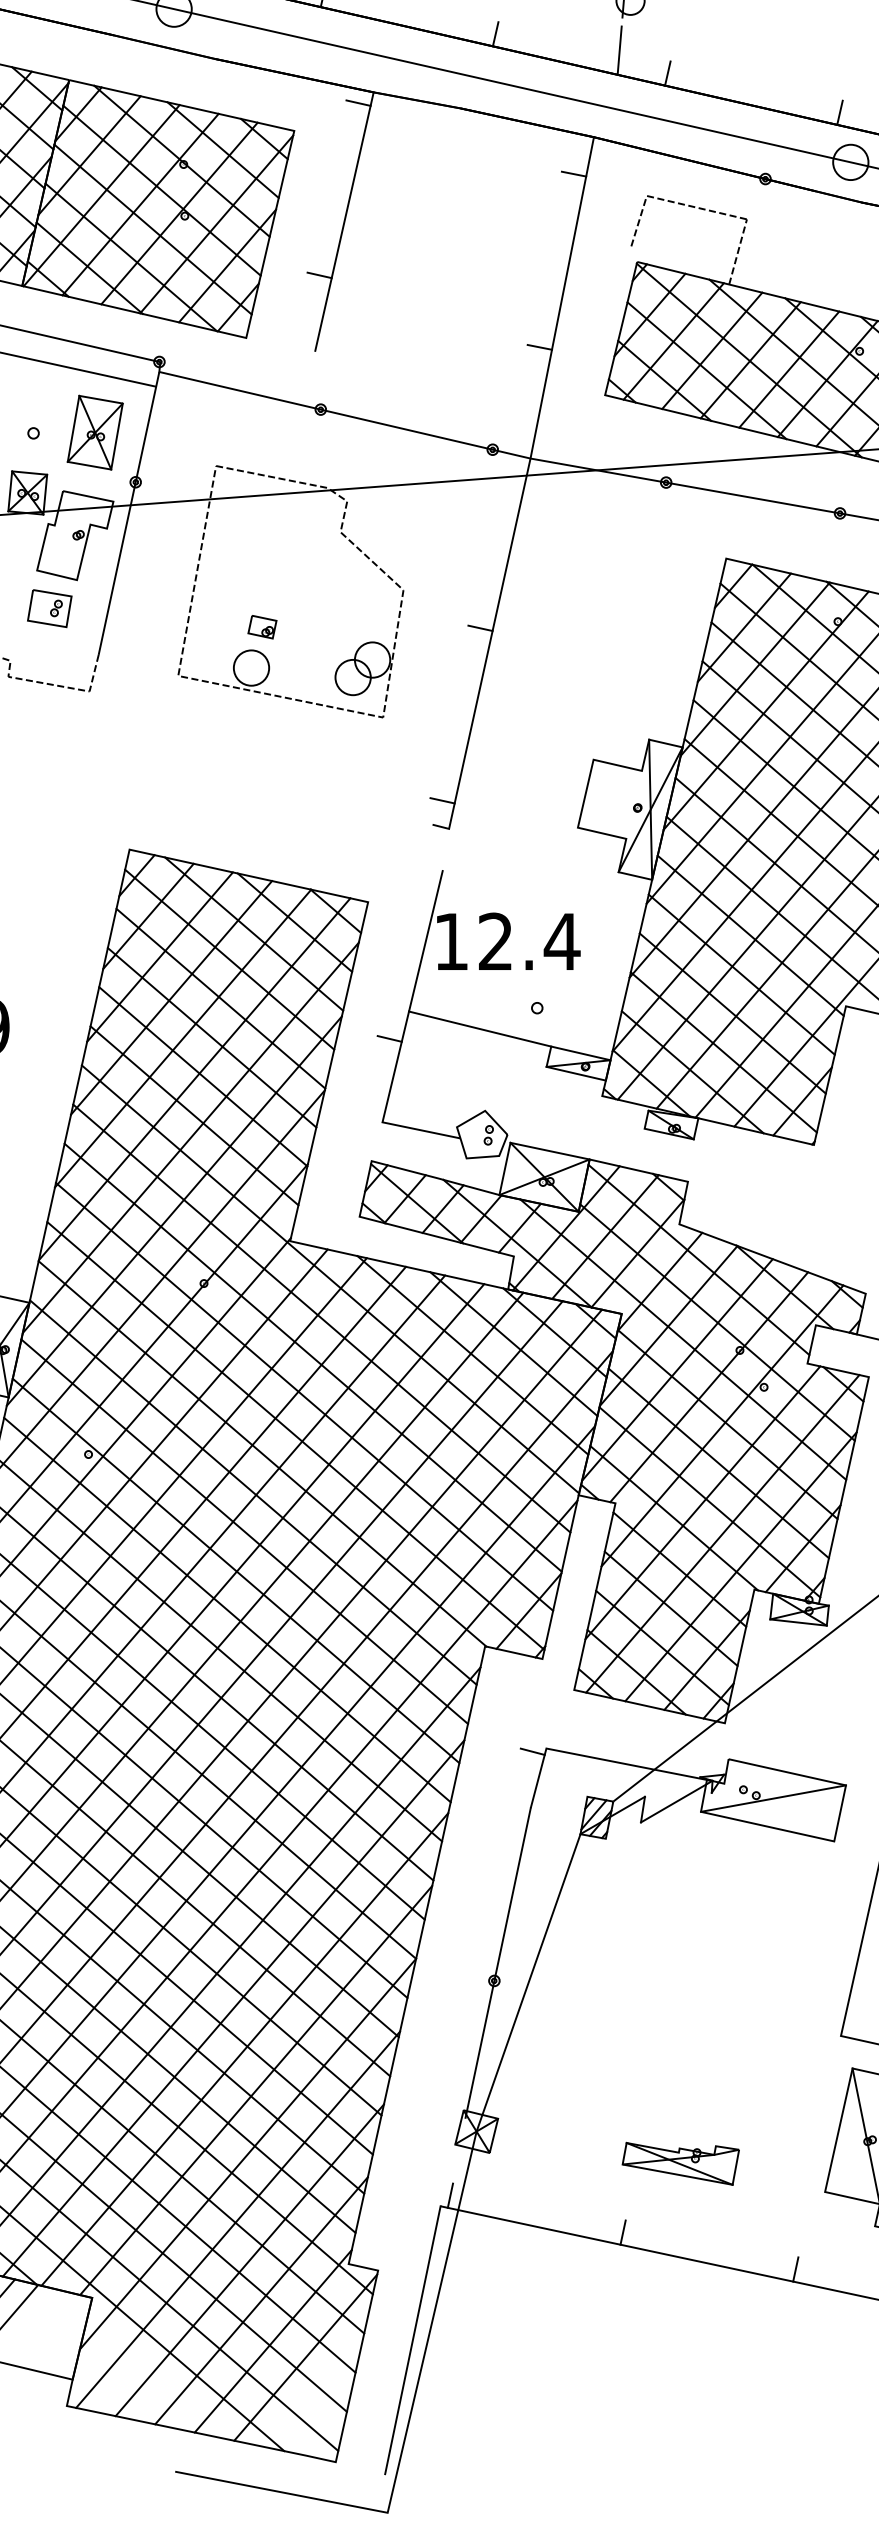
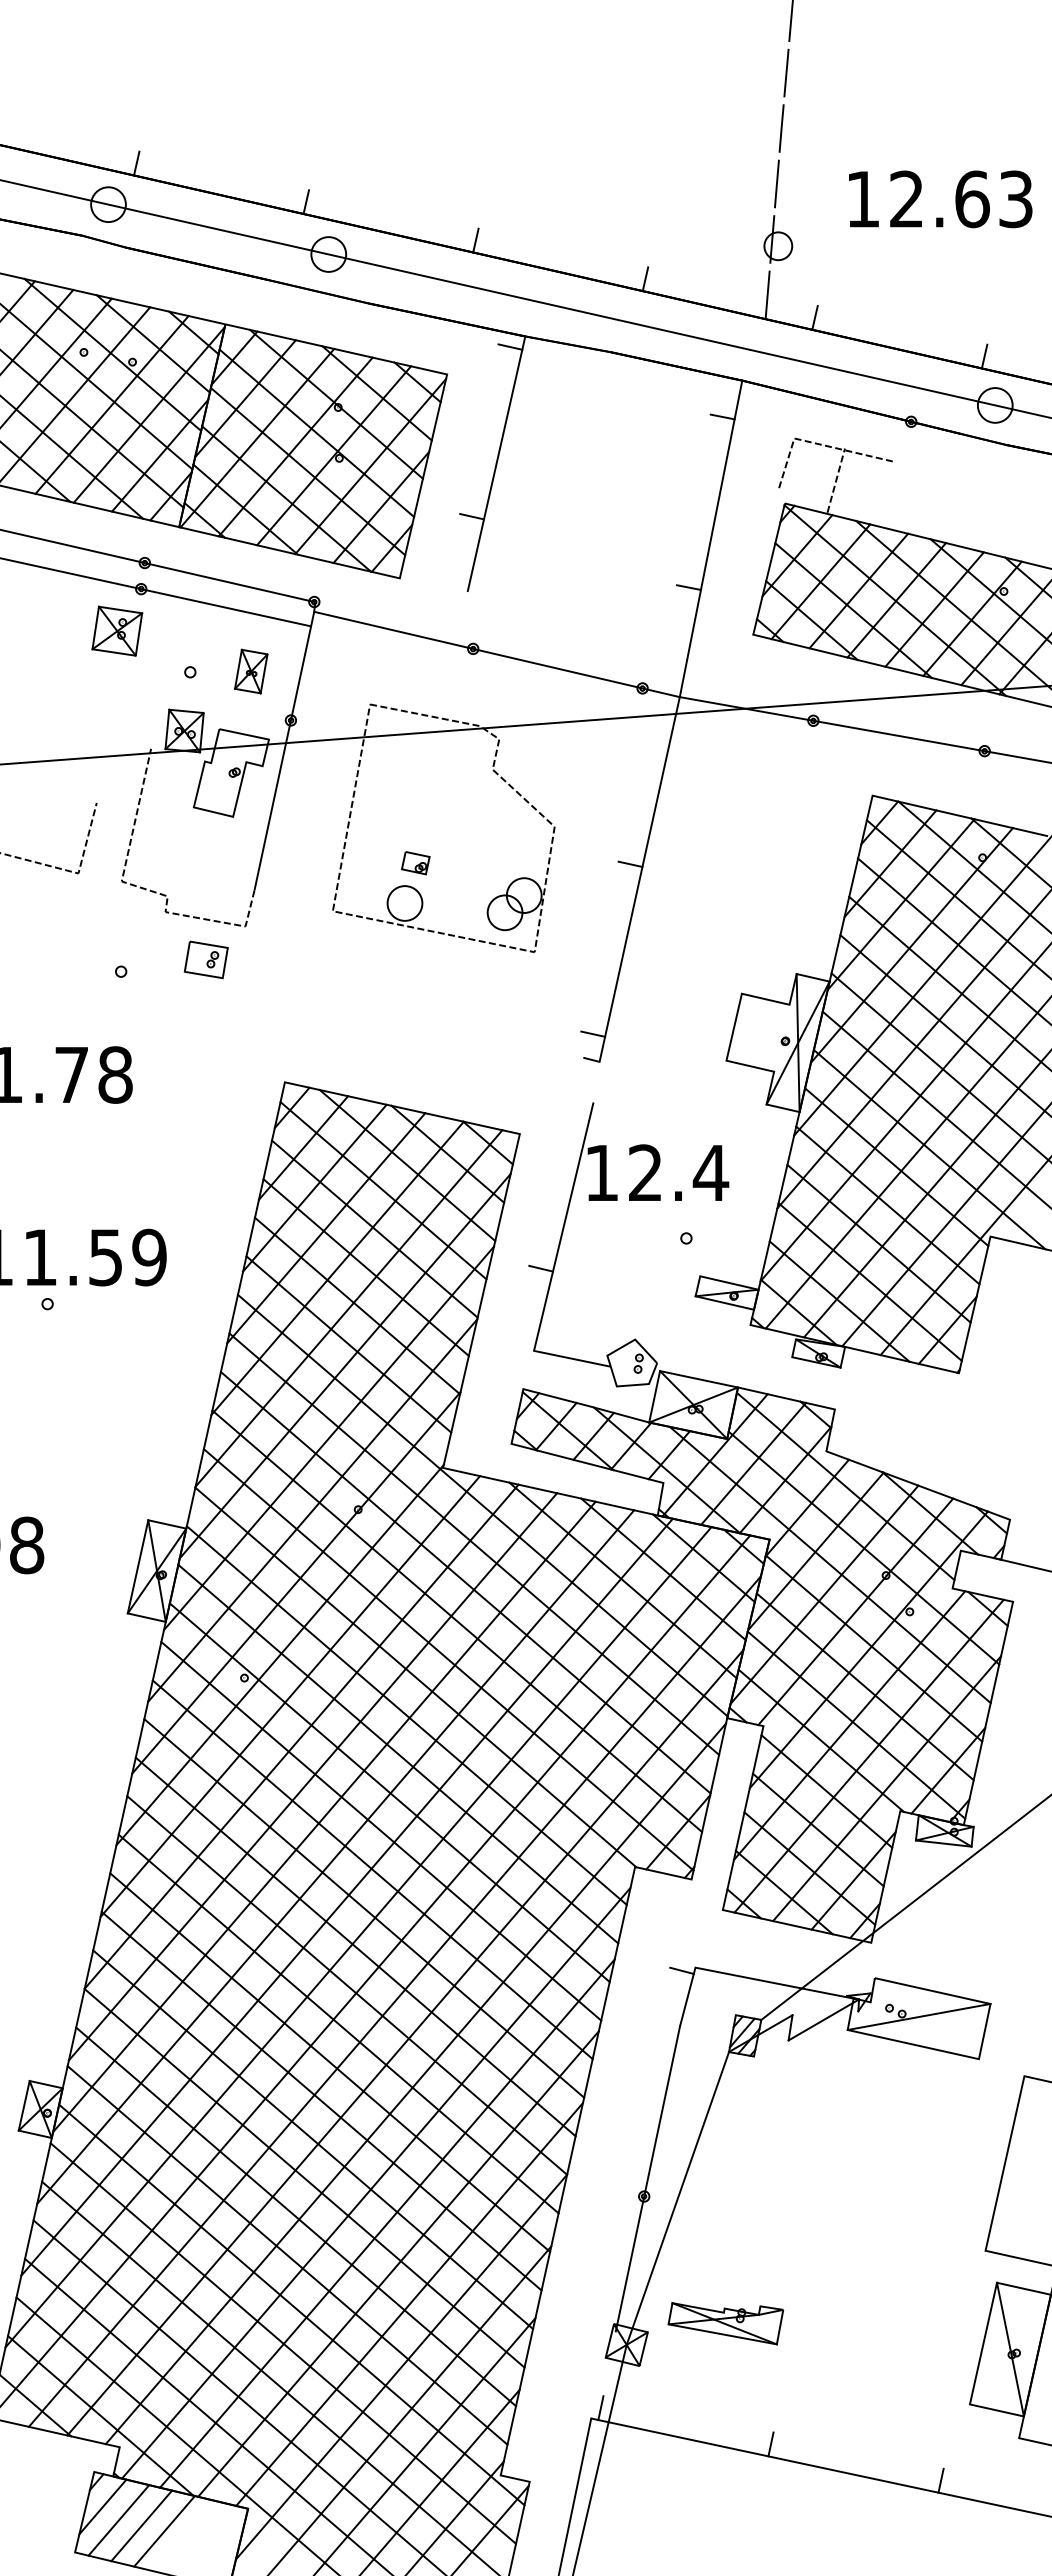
line: (737, 251) -> (835, 480), moved
part: (95, 432) -> (251, 671), size x0.6
part: (48, 608) -> (205, 959), moved
line: (480, 1028) -> (630, 1258), removed
part: (680, 2163) -> (725, 2323), moved

